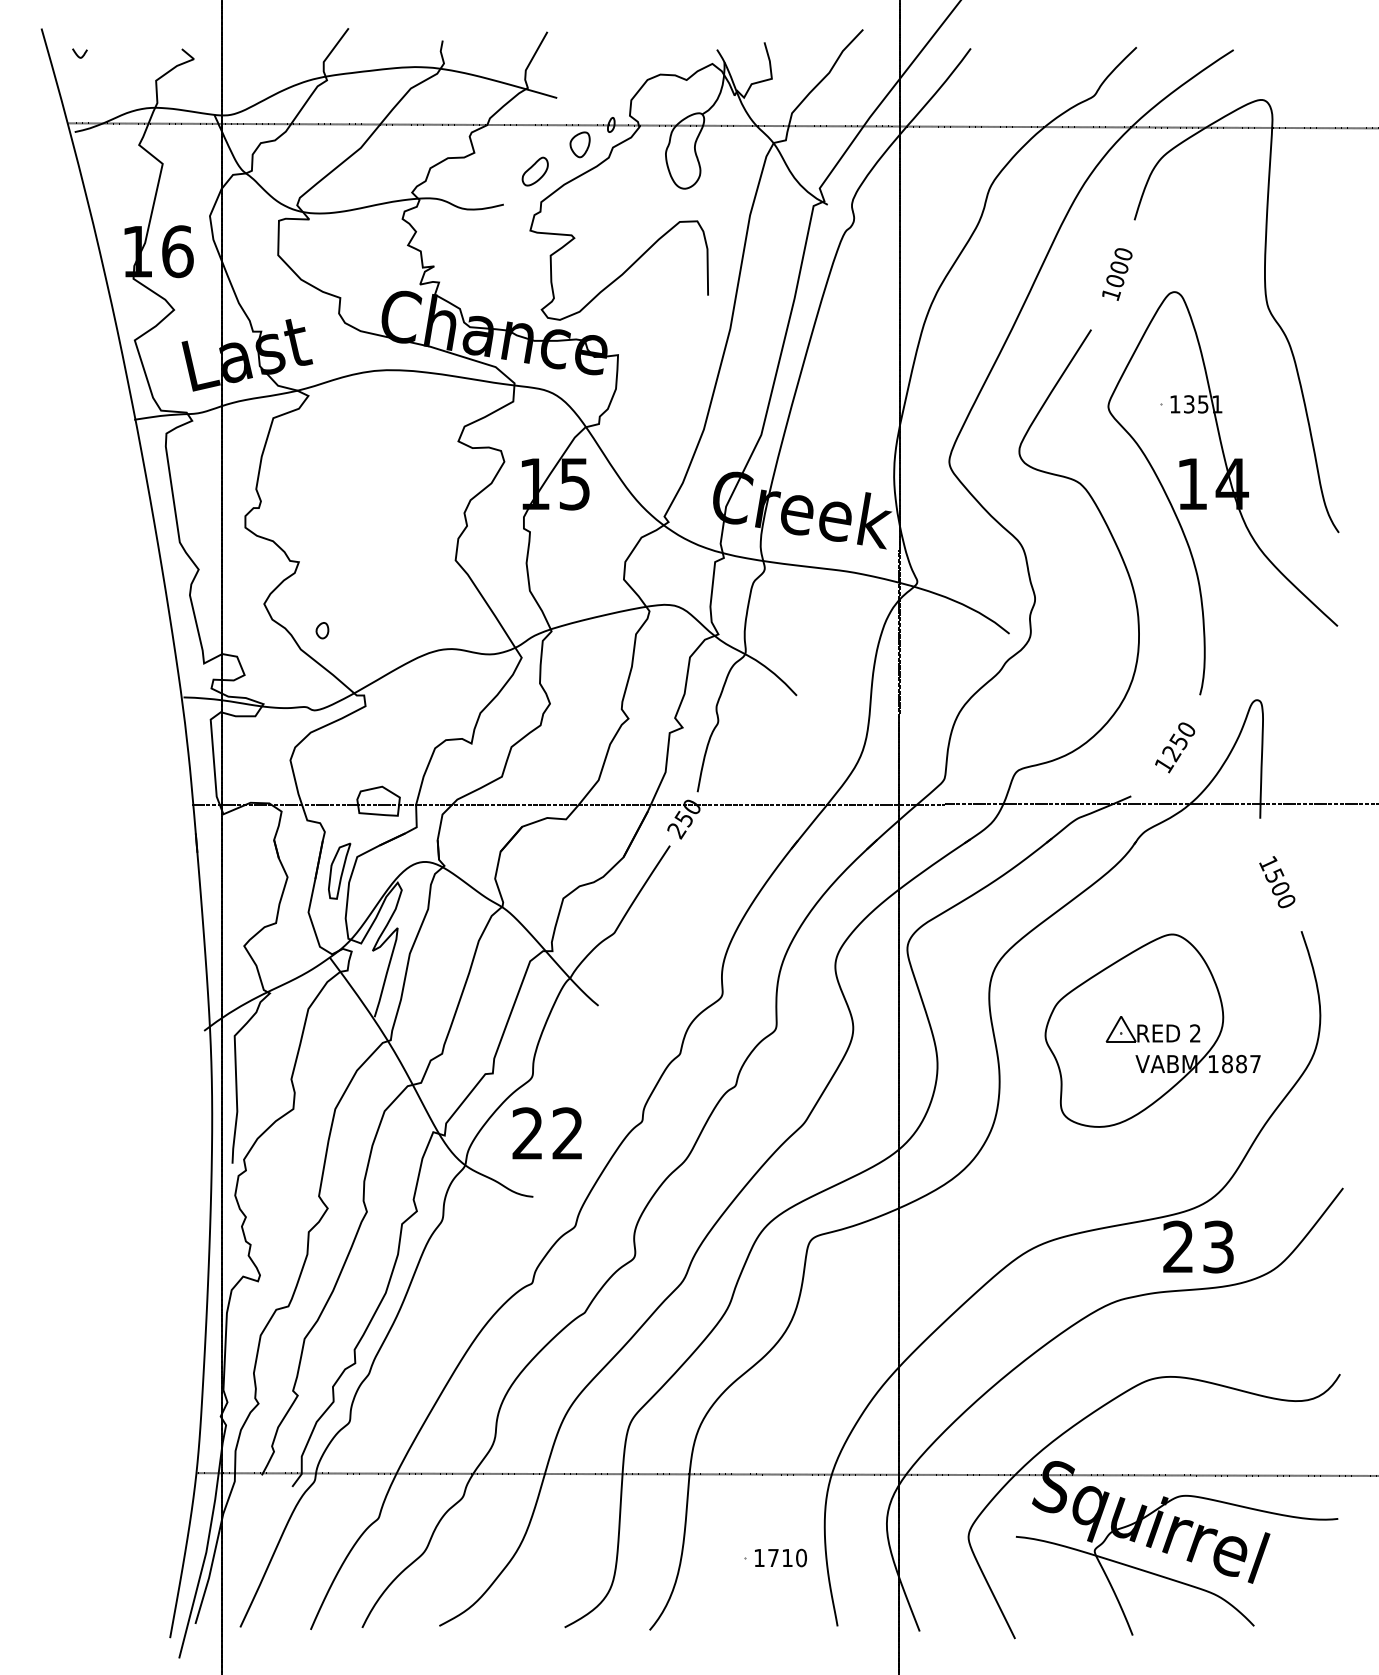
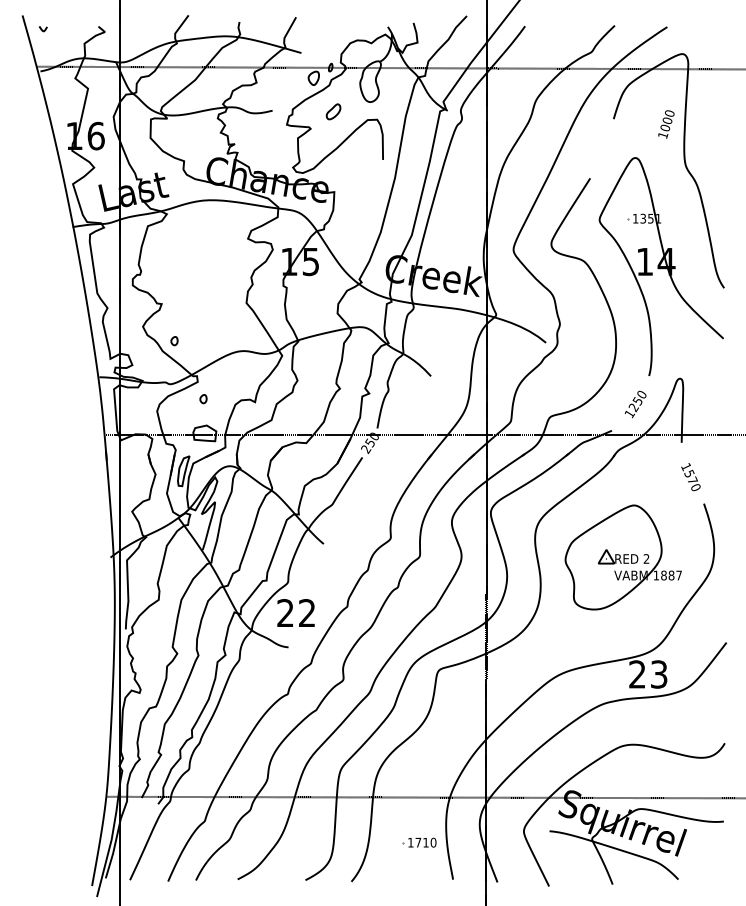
part: (535, 170) -> (333, 111), moved
text: (1117, 274) -> (666, 124), moved
part: (376, 738) -> (203, 399), added
text: (1280, 888) -> (692, 480), 1500 -> 1570

